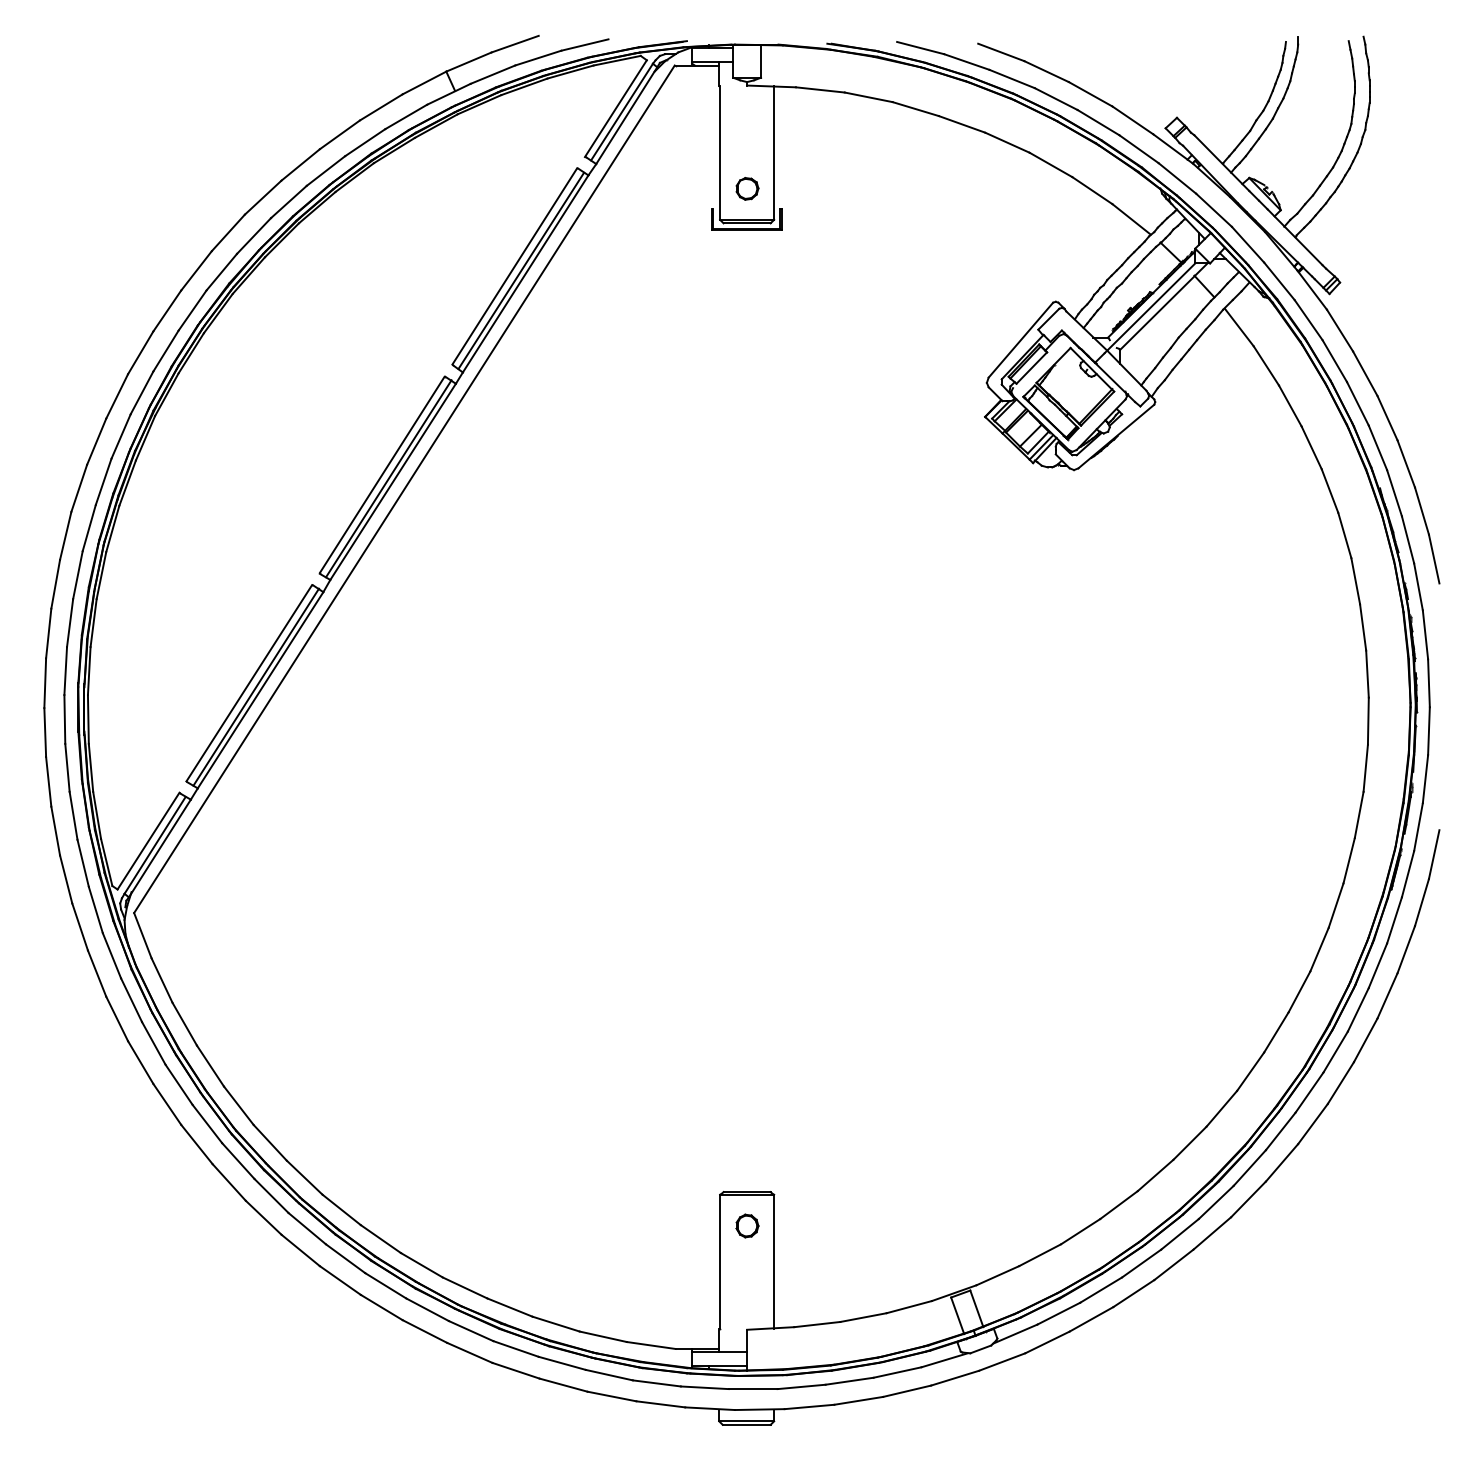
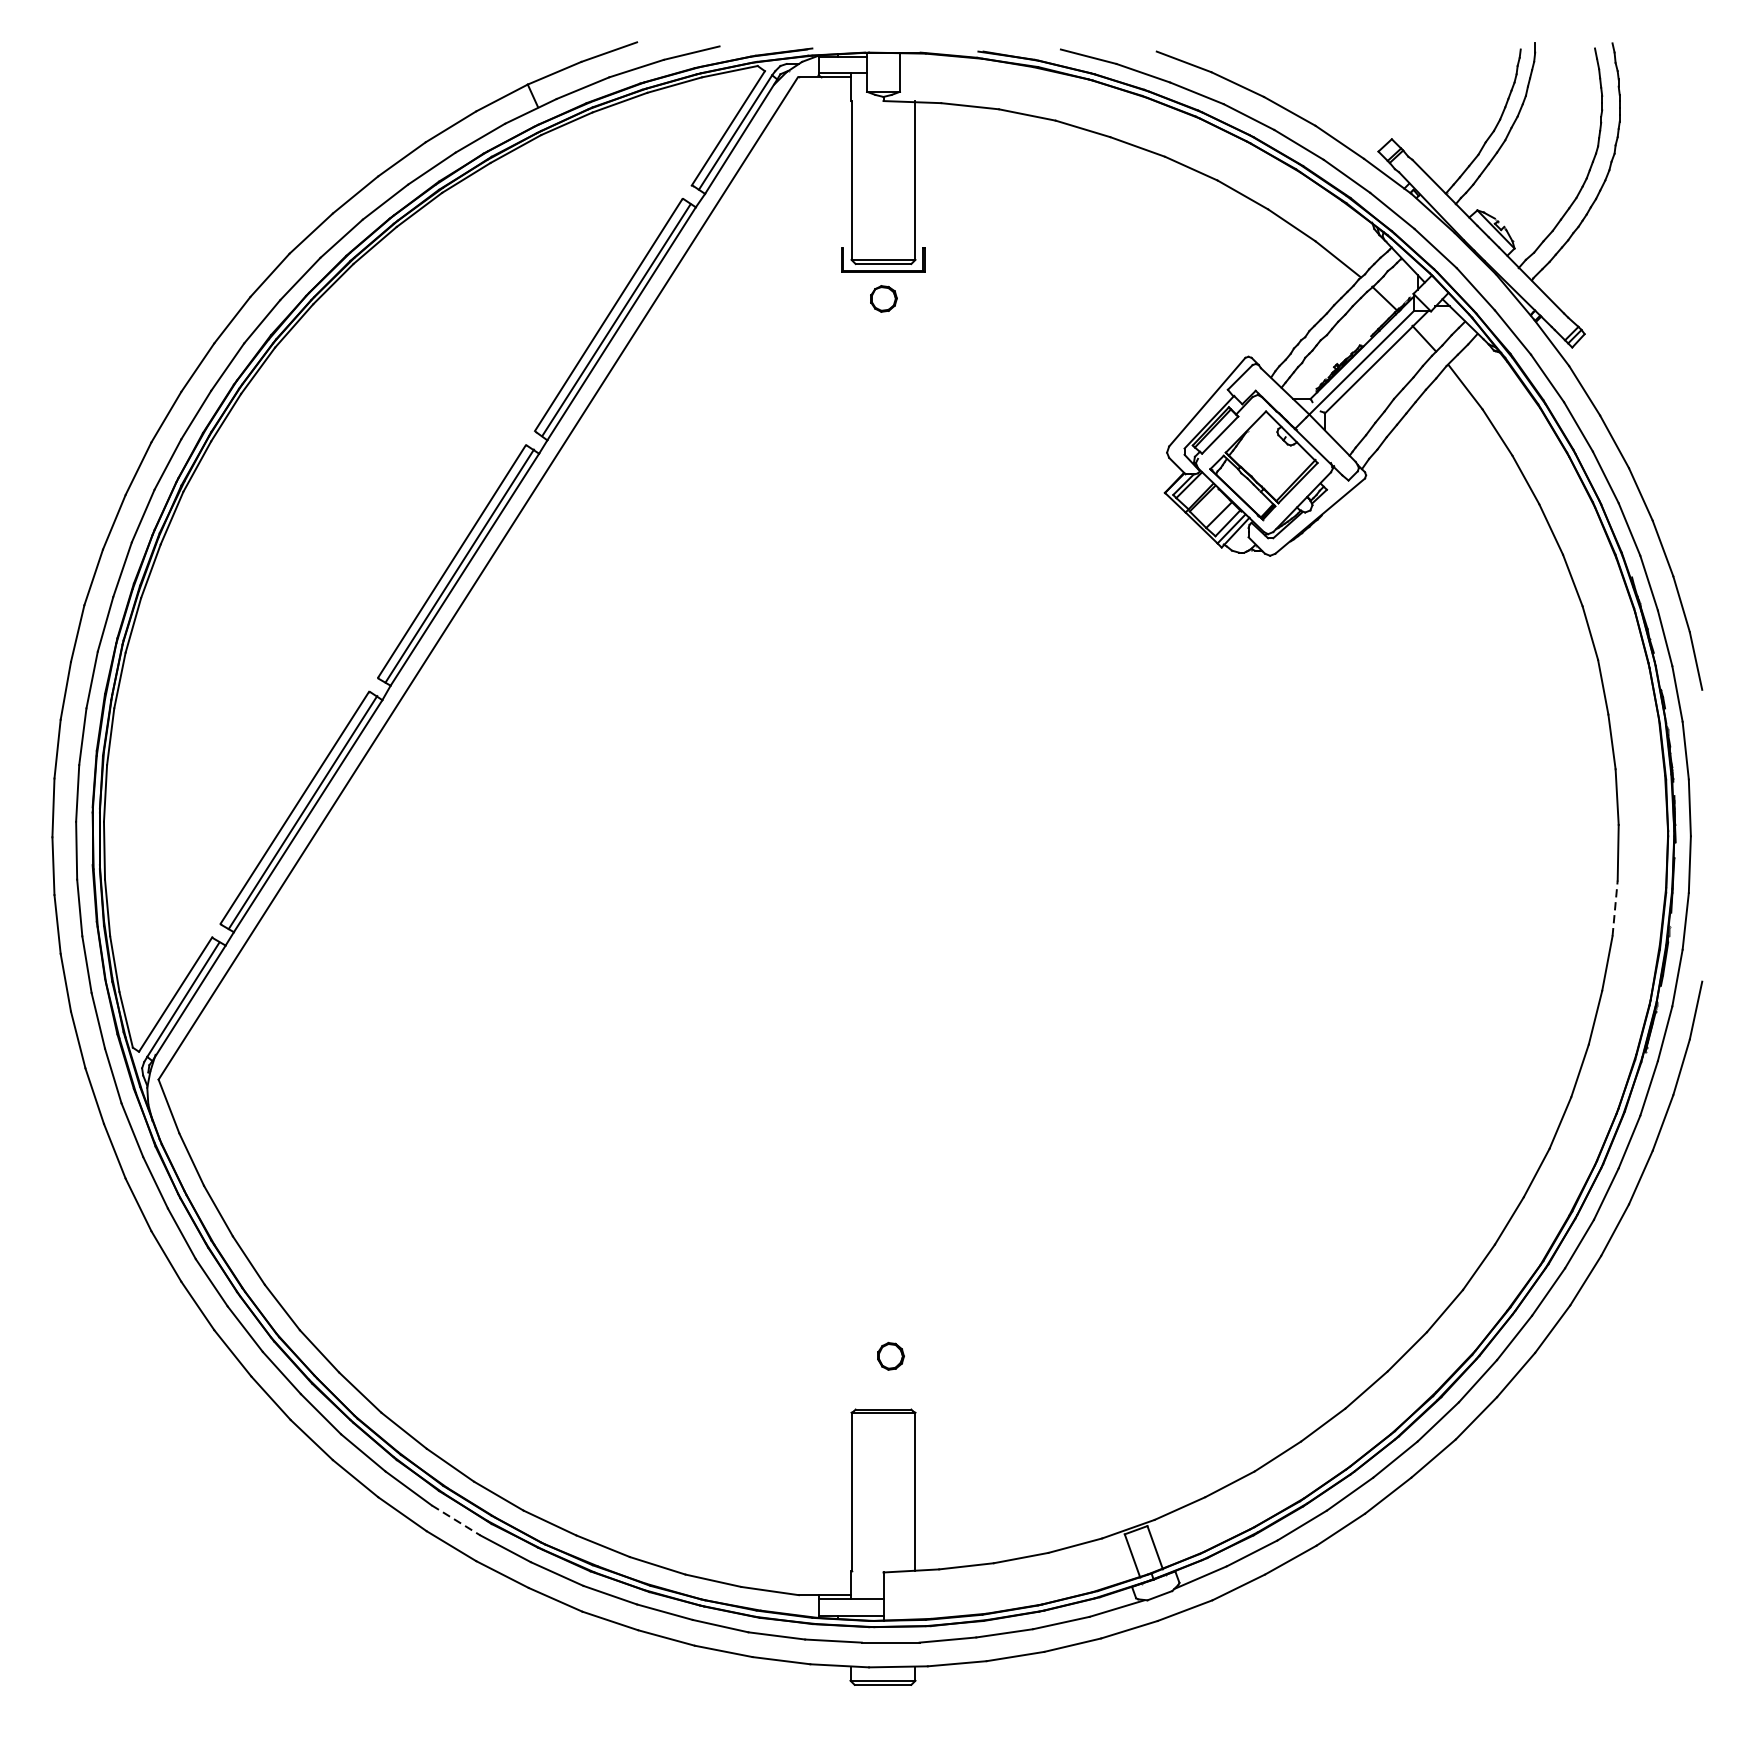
part: (747, 188) -> (883, 298), moved
line: (1365, 768) -> (1614, 908), solid -> dashed
part: (747, 1225) -> (891, 1355), moved
line: (386, 1286) -> (457, 1521), solid -> dashed

